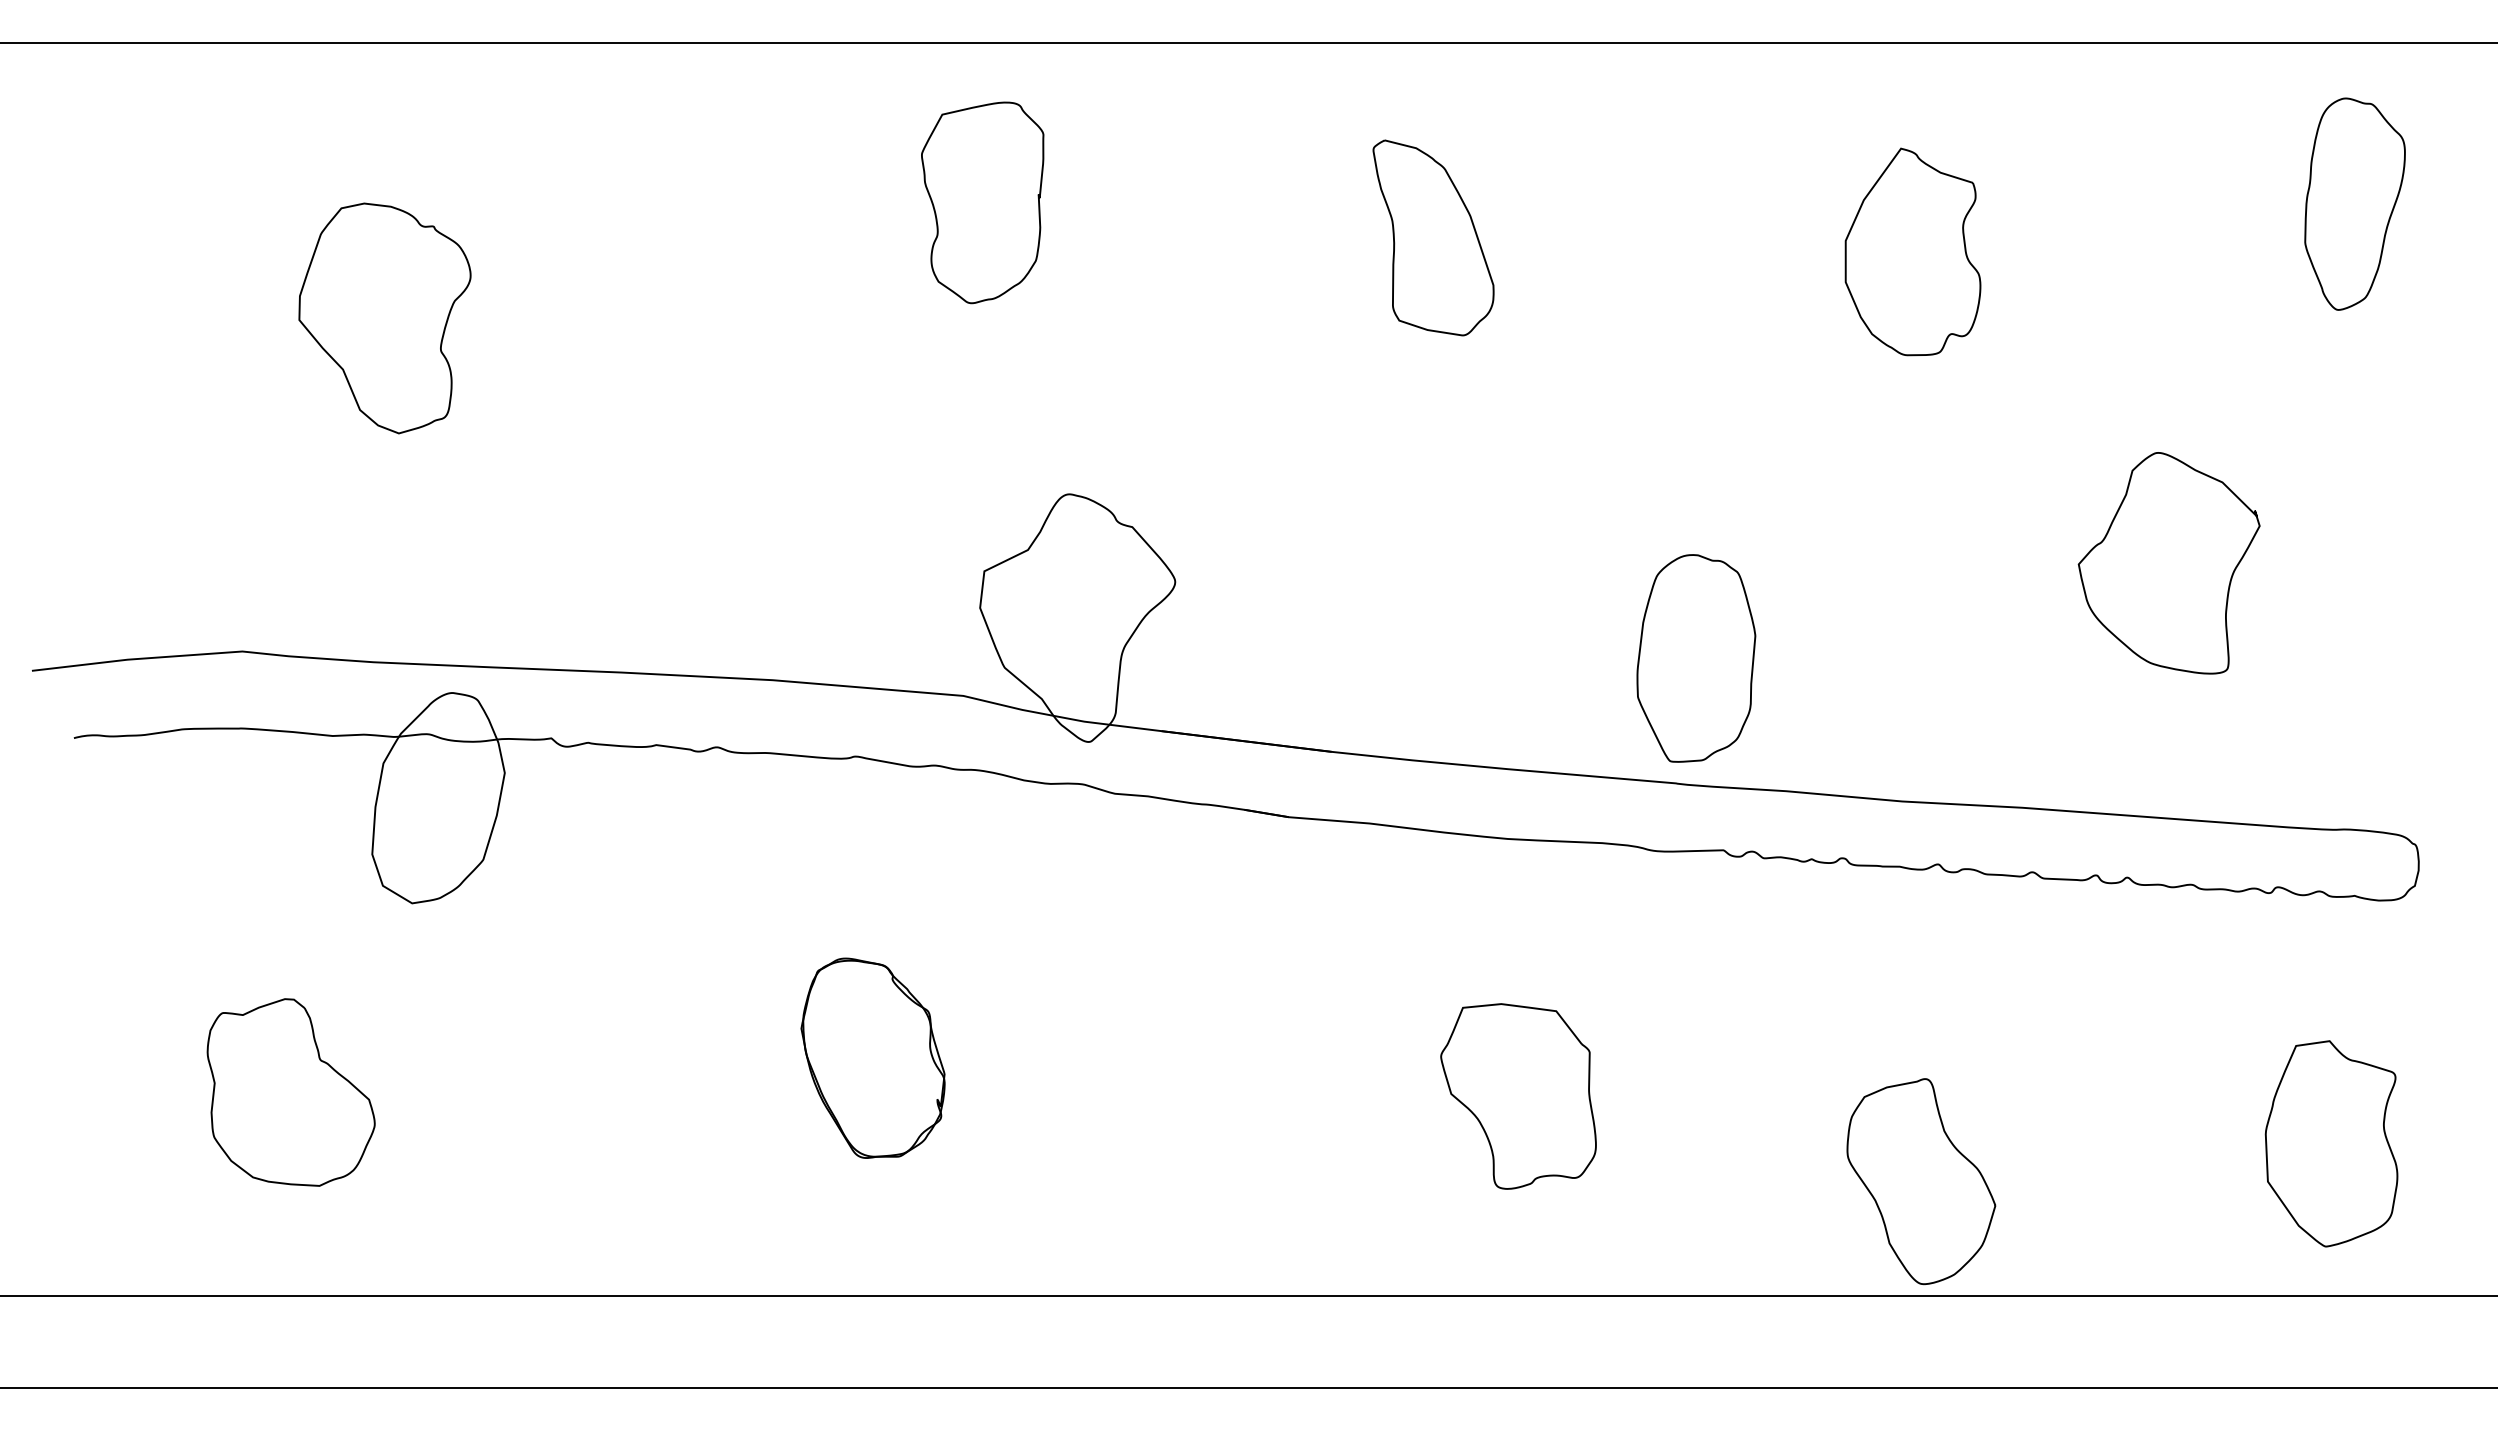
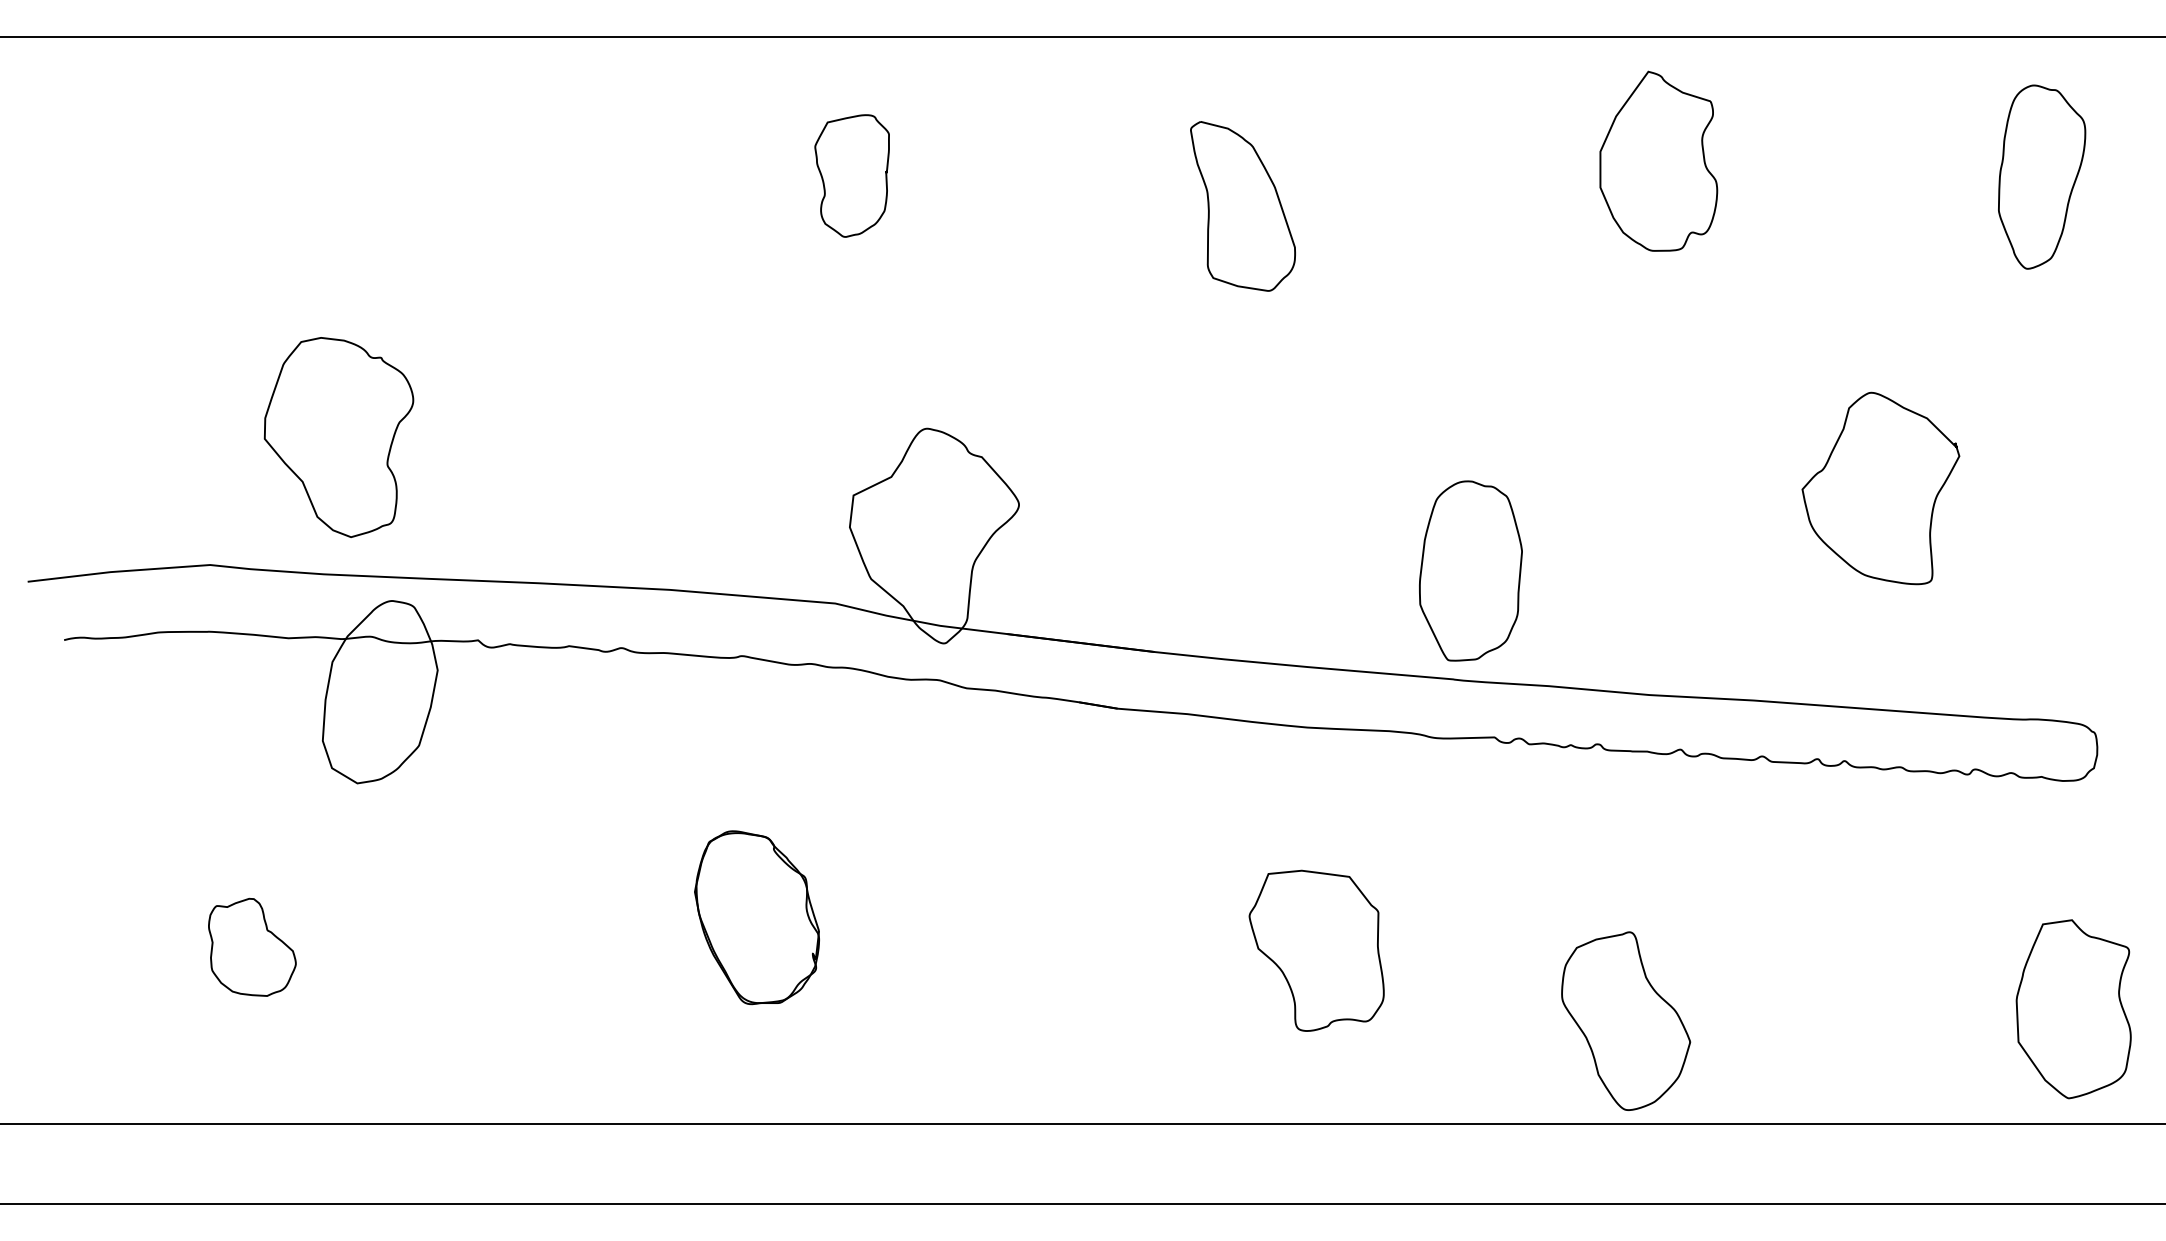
part: (982, 202) -> (851, 175), size x0.7
part: (1912, 251) -> (1658, 160), moved
part: (384, 318) -> (338, 437), moved
part: (290, 1092) -> (251, 947), size x0.6
part: (2331, 1143) -> (2073, 1008), moved
part: (1921, 1181) -> (1626, 1021), moved

